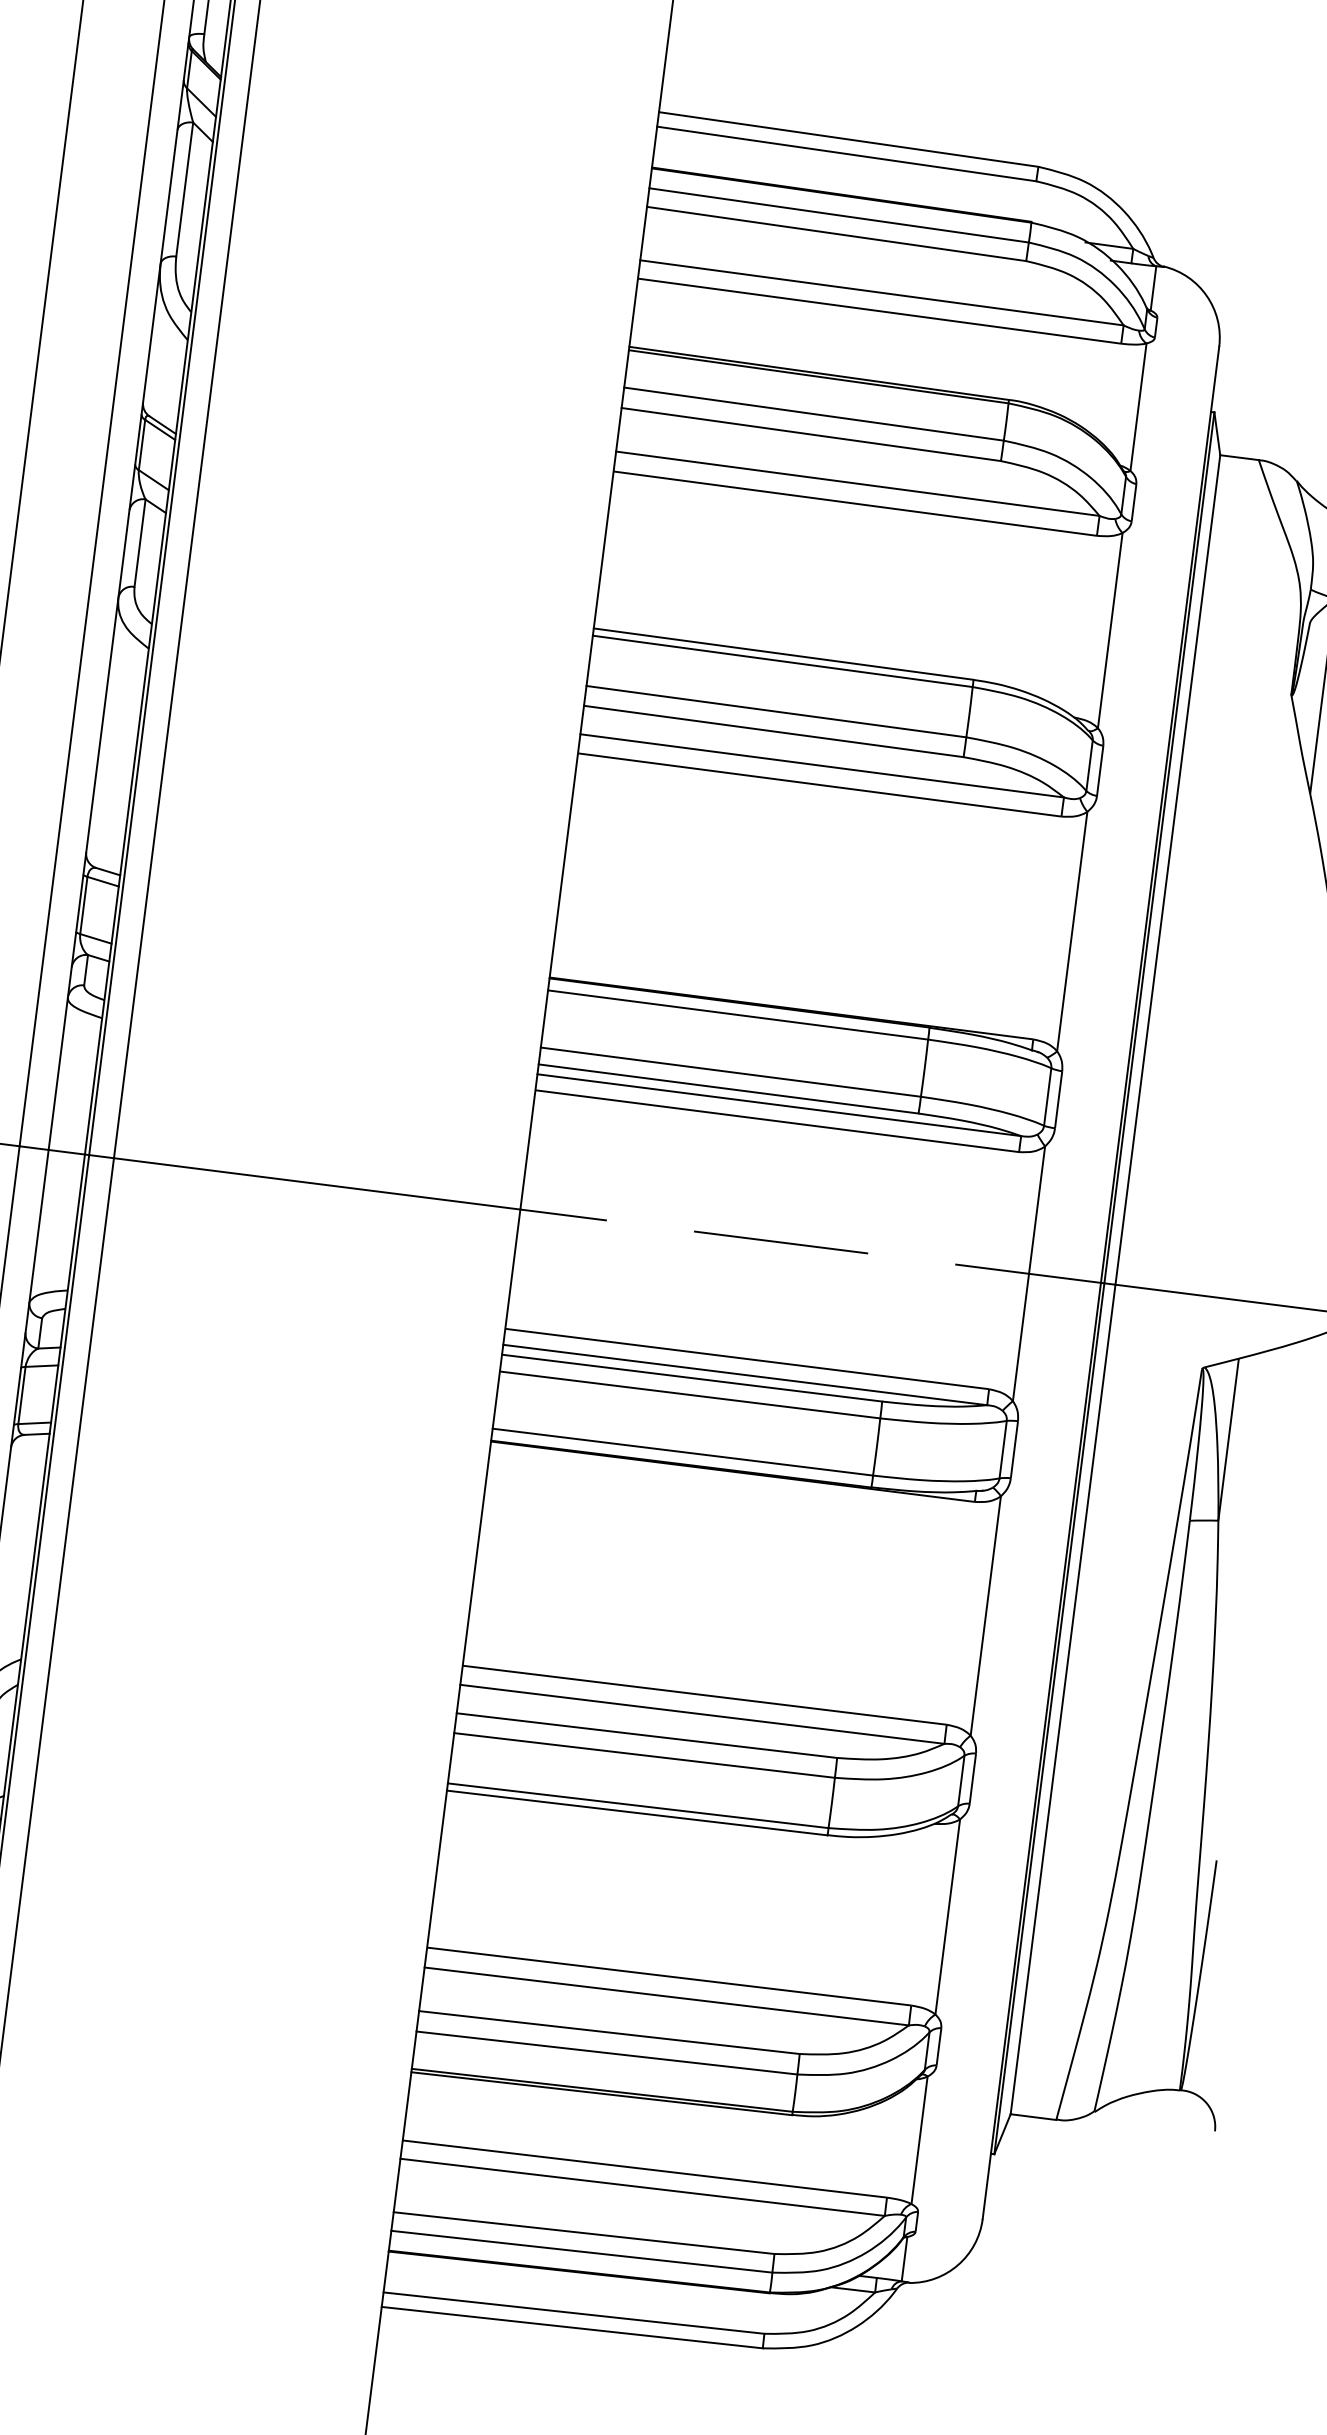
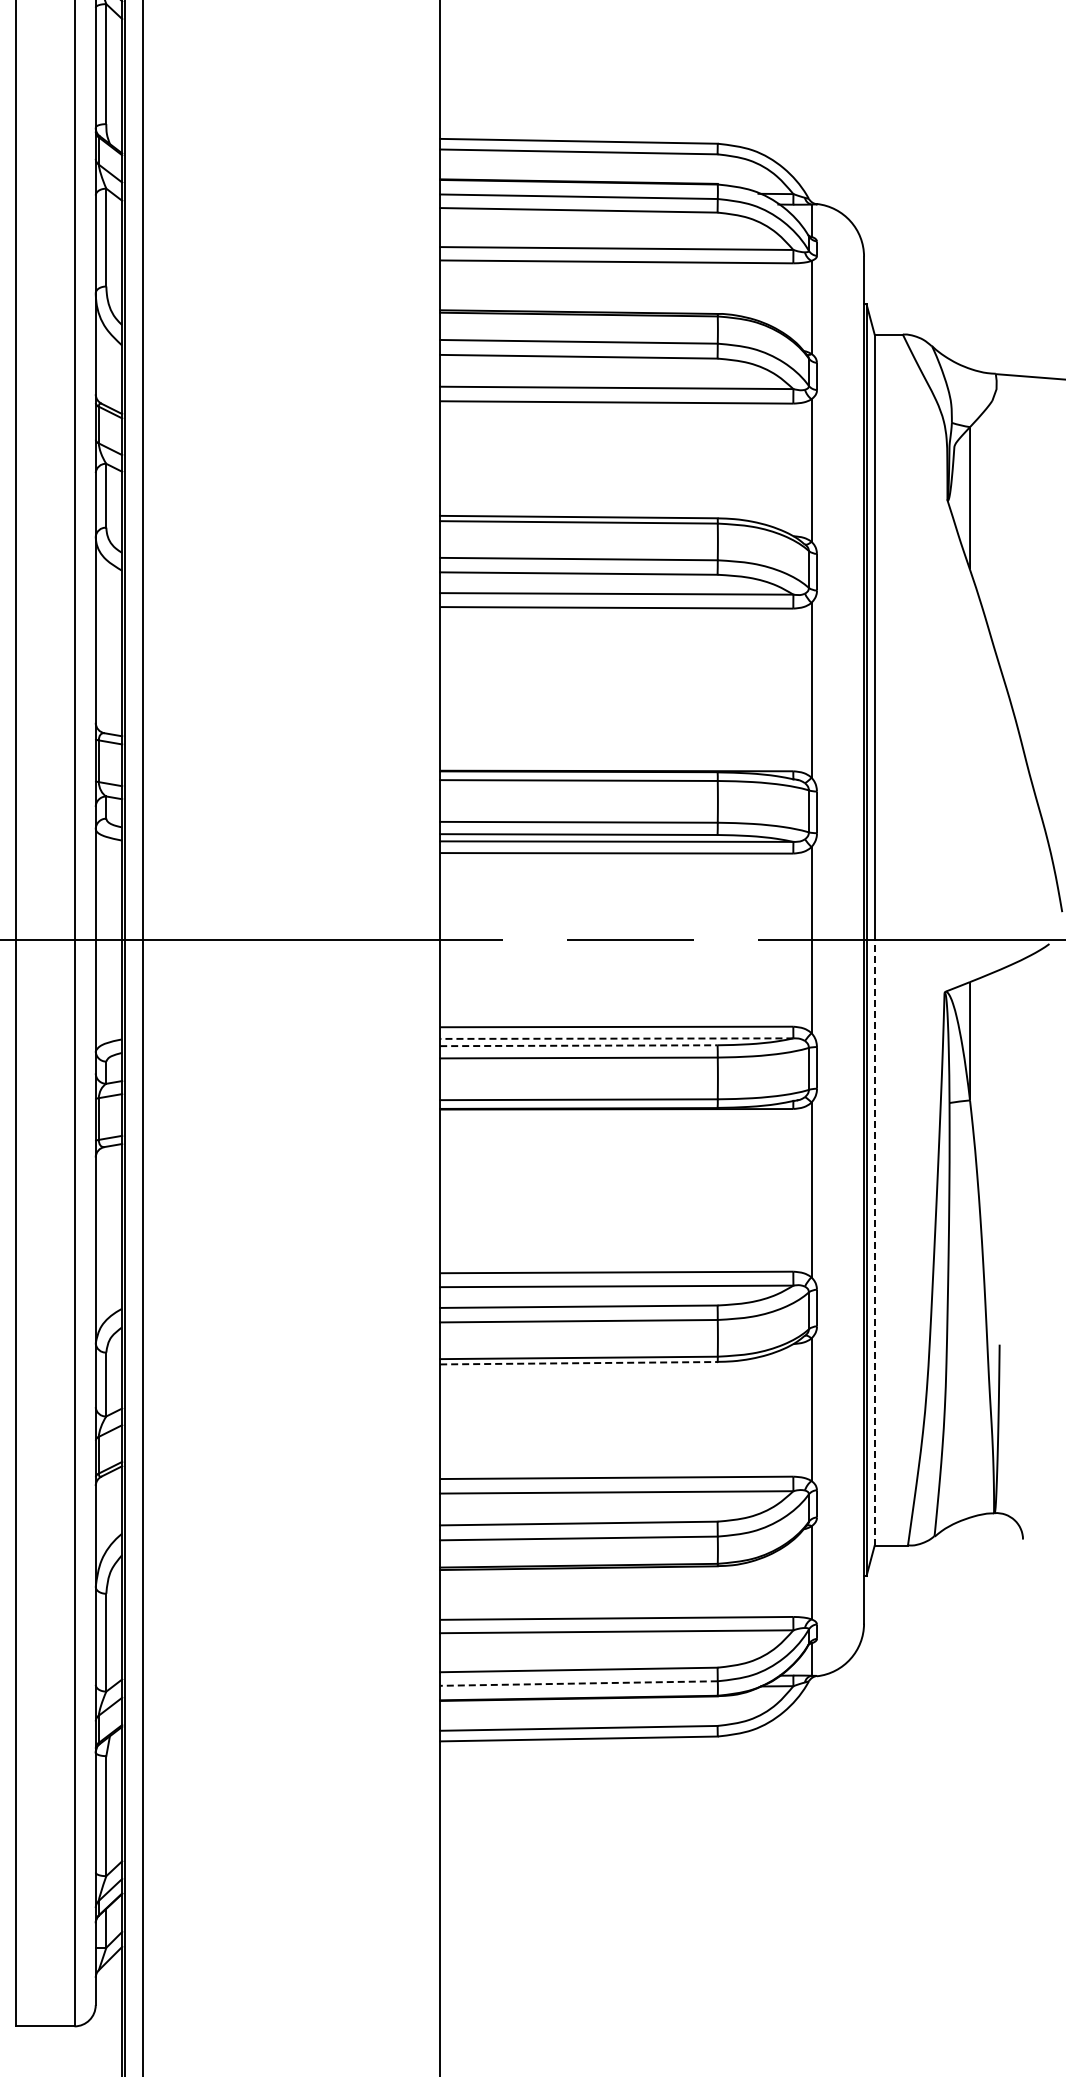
line: (744, 1374) -> (616, 1038), solid -> dashed
line: (691, 1377) -> (578, 1045), solid -> dashed
line: (1062, 1698) -> (874, 1242), solid -> dashed
line: (636, 1813) -> (578, 1363), solid -> dashed
line: (581, 2251) -> (578, 1683), solid -> dashed

